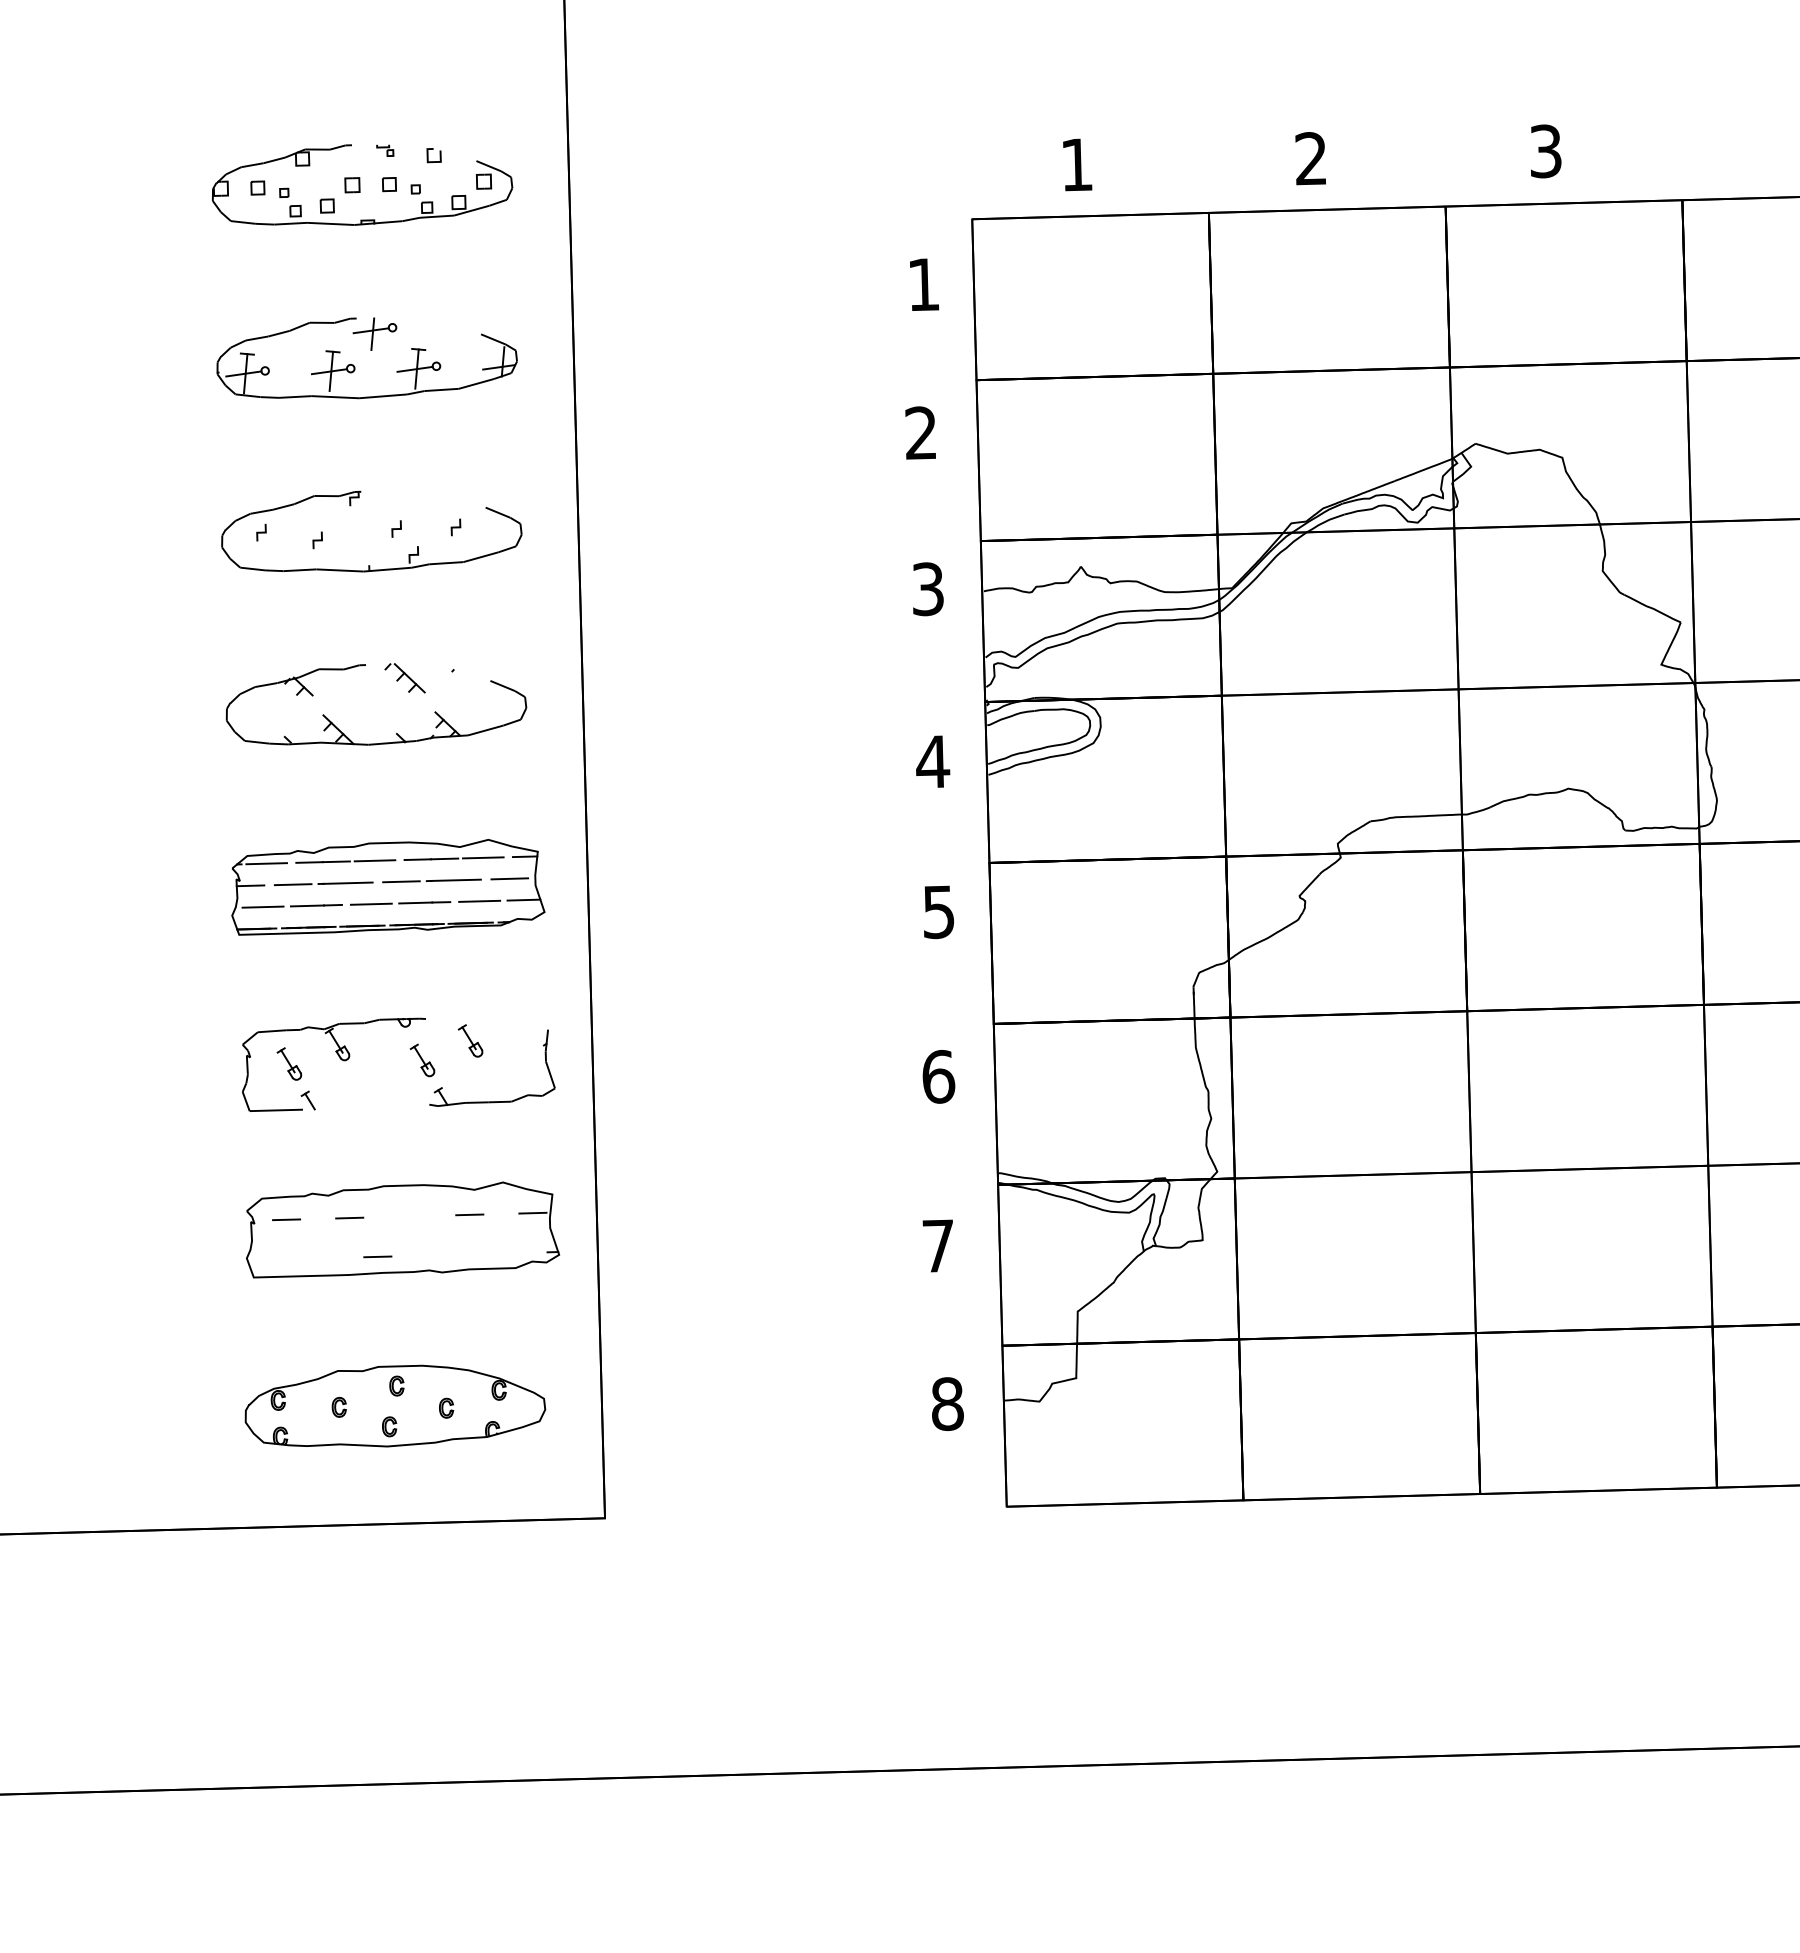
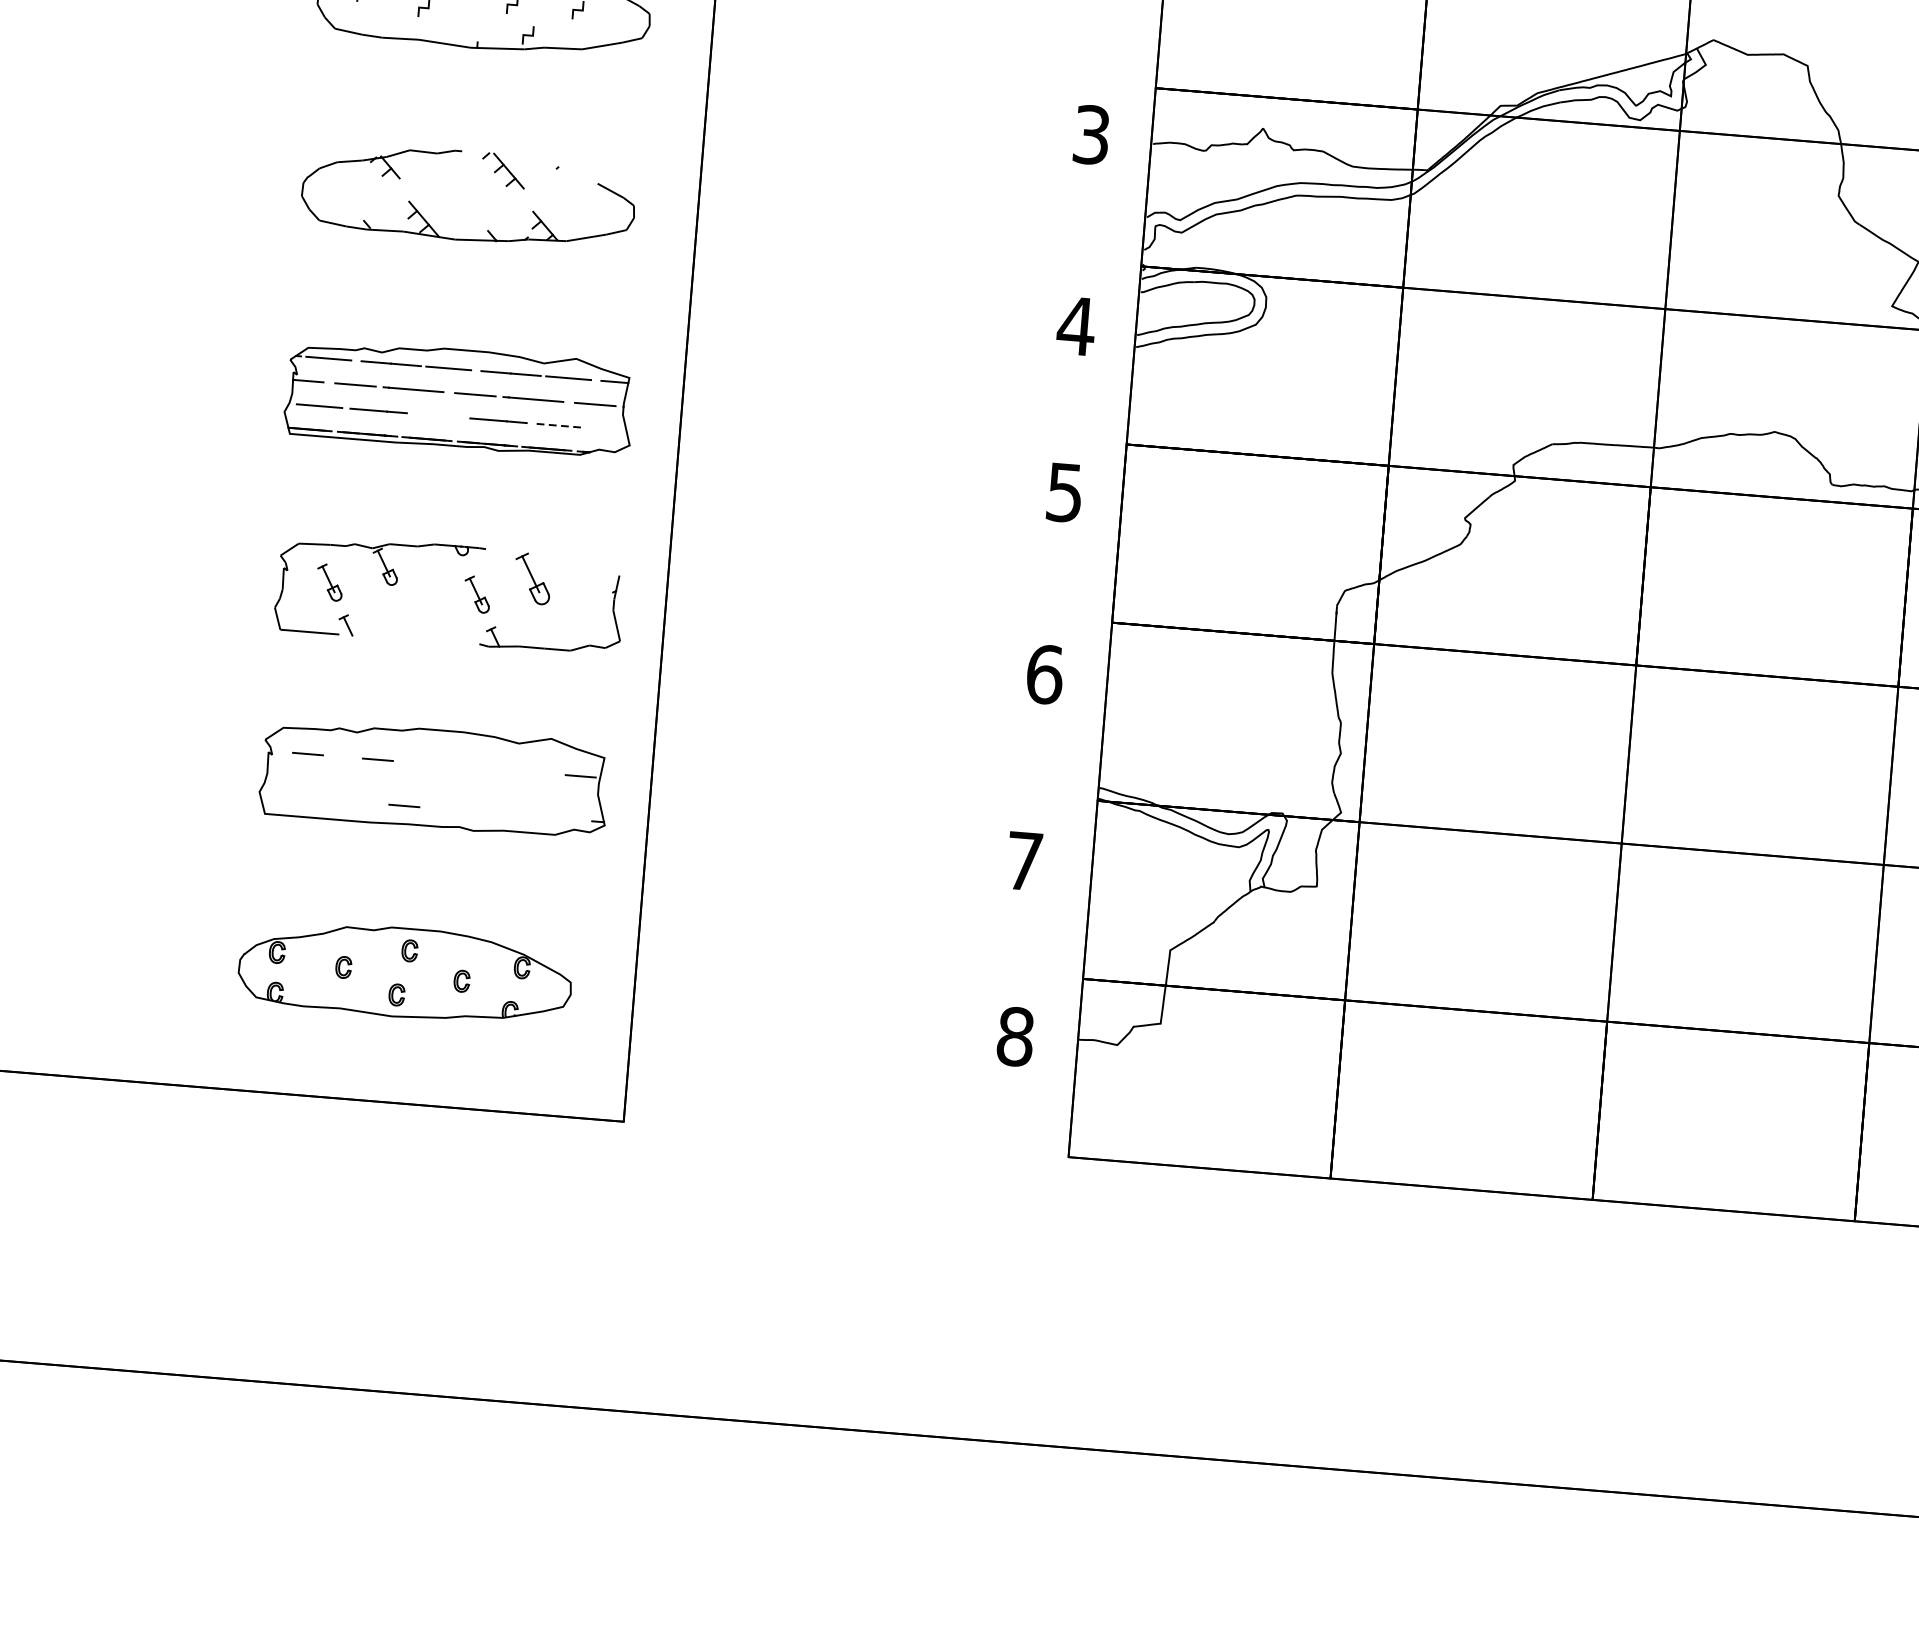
line: (523, 899) -> (607, 428), removed
line: (480, 901) -> (560, 426), solid -> dashed
line: (370, 903) -> (438, 415), removed
part: (470, 1040) -> (532, 578), size x1.4
line: (469, 1214) -> (510, 770), removed

